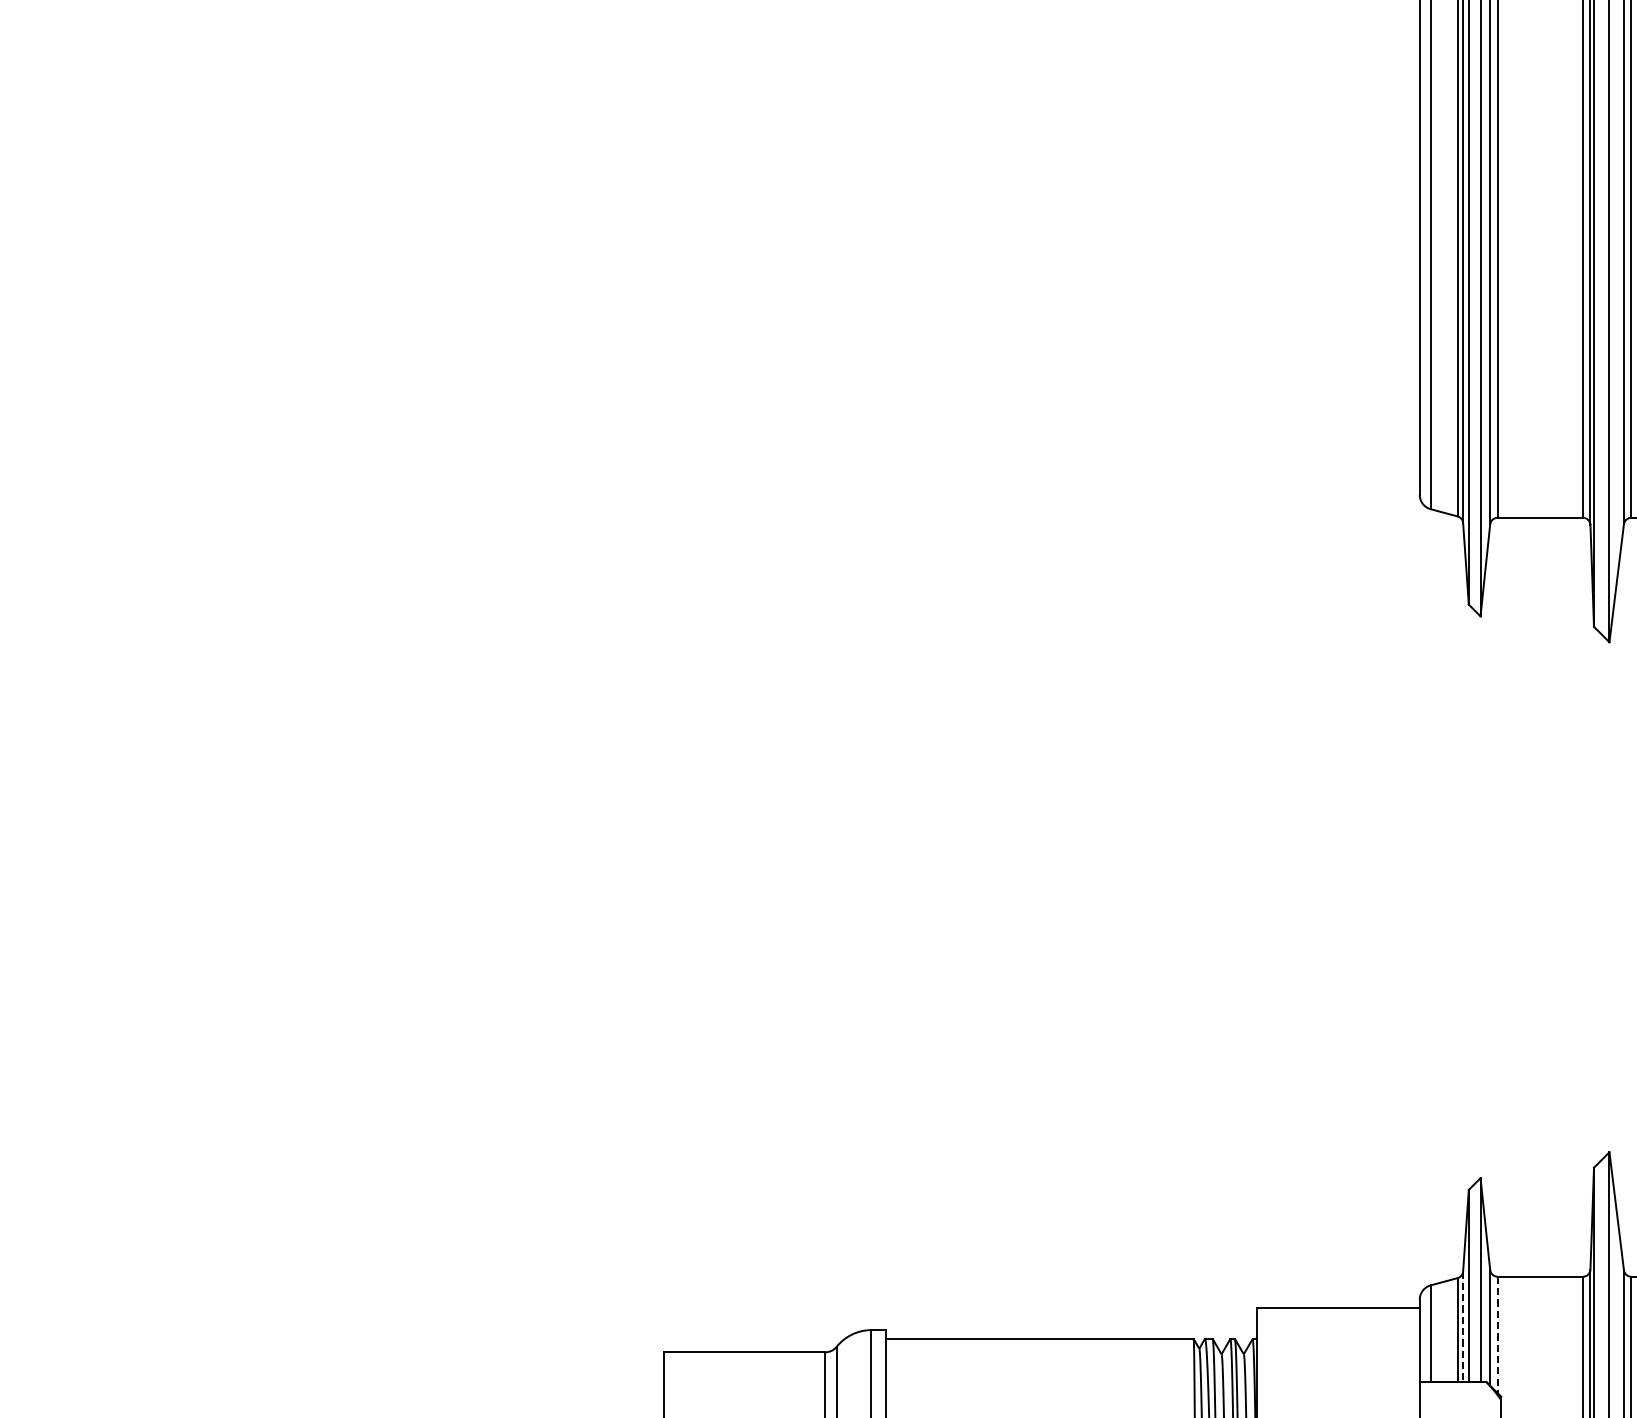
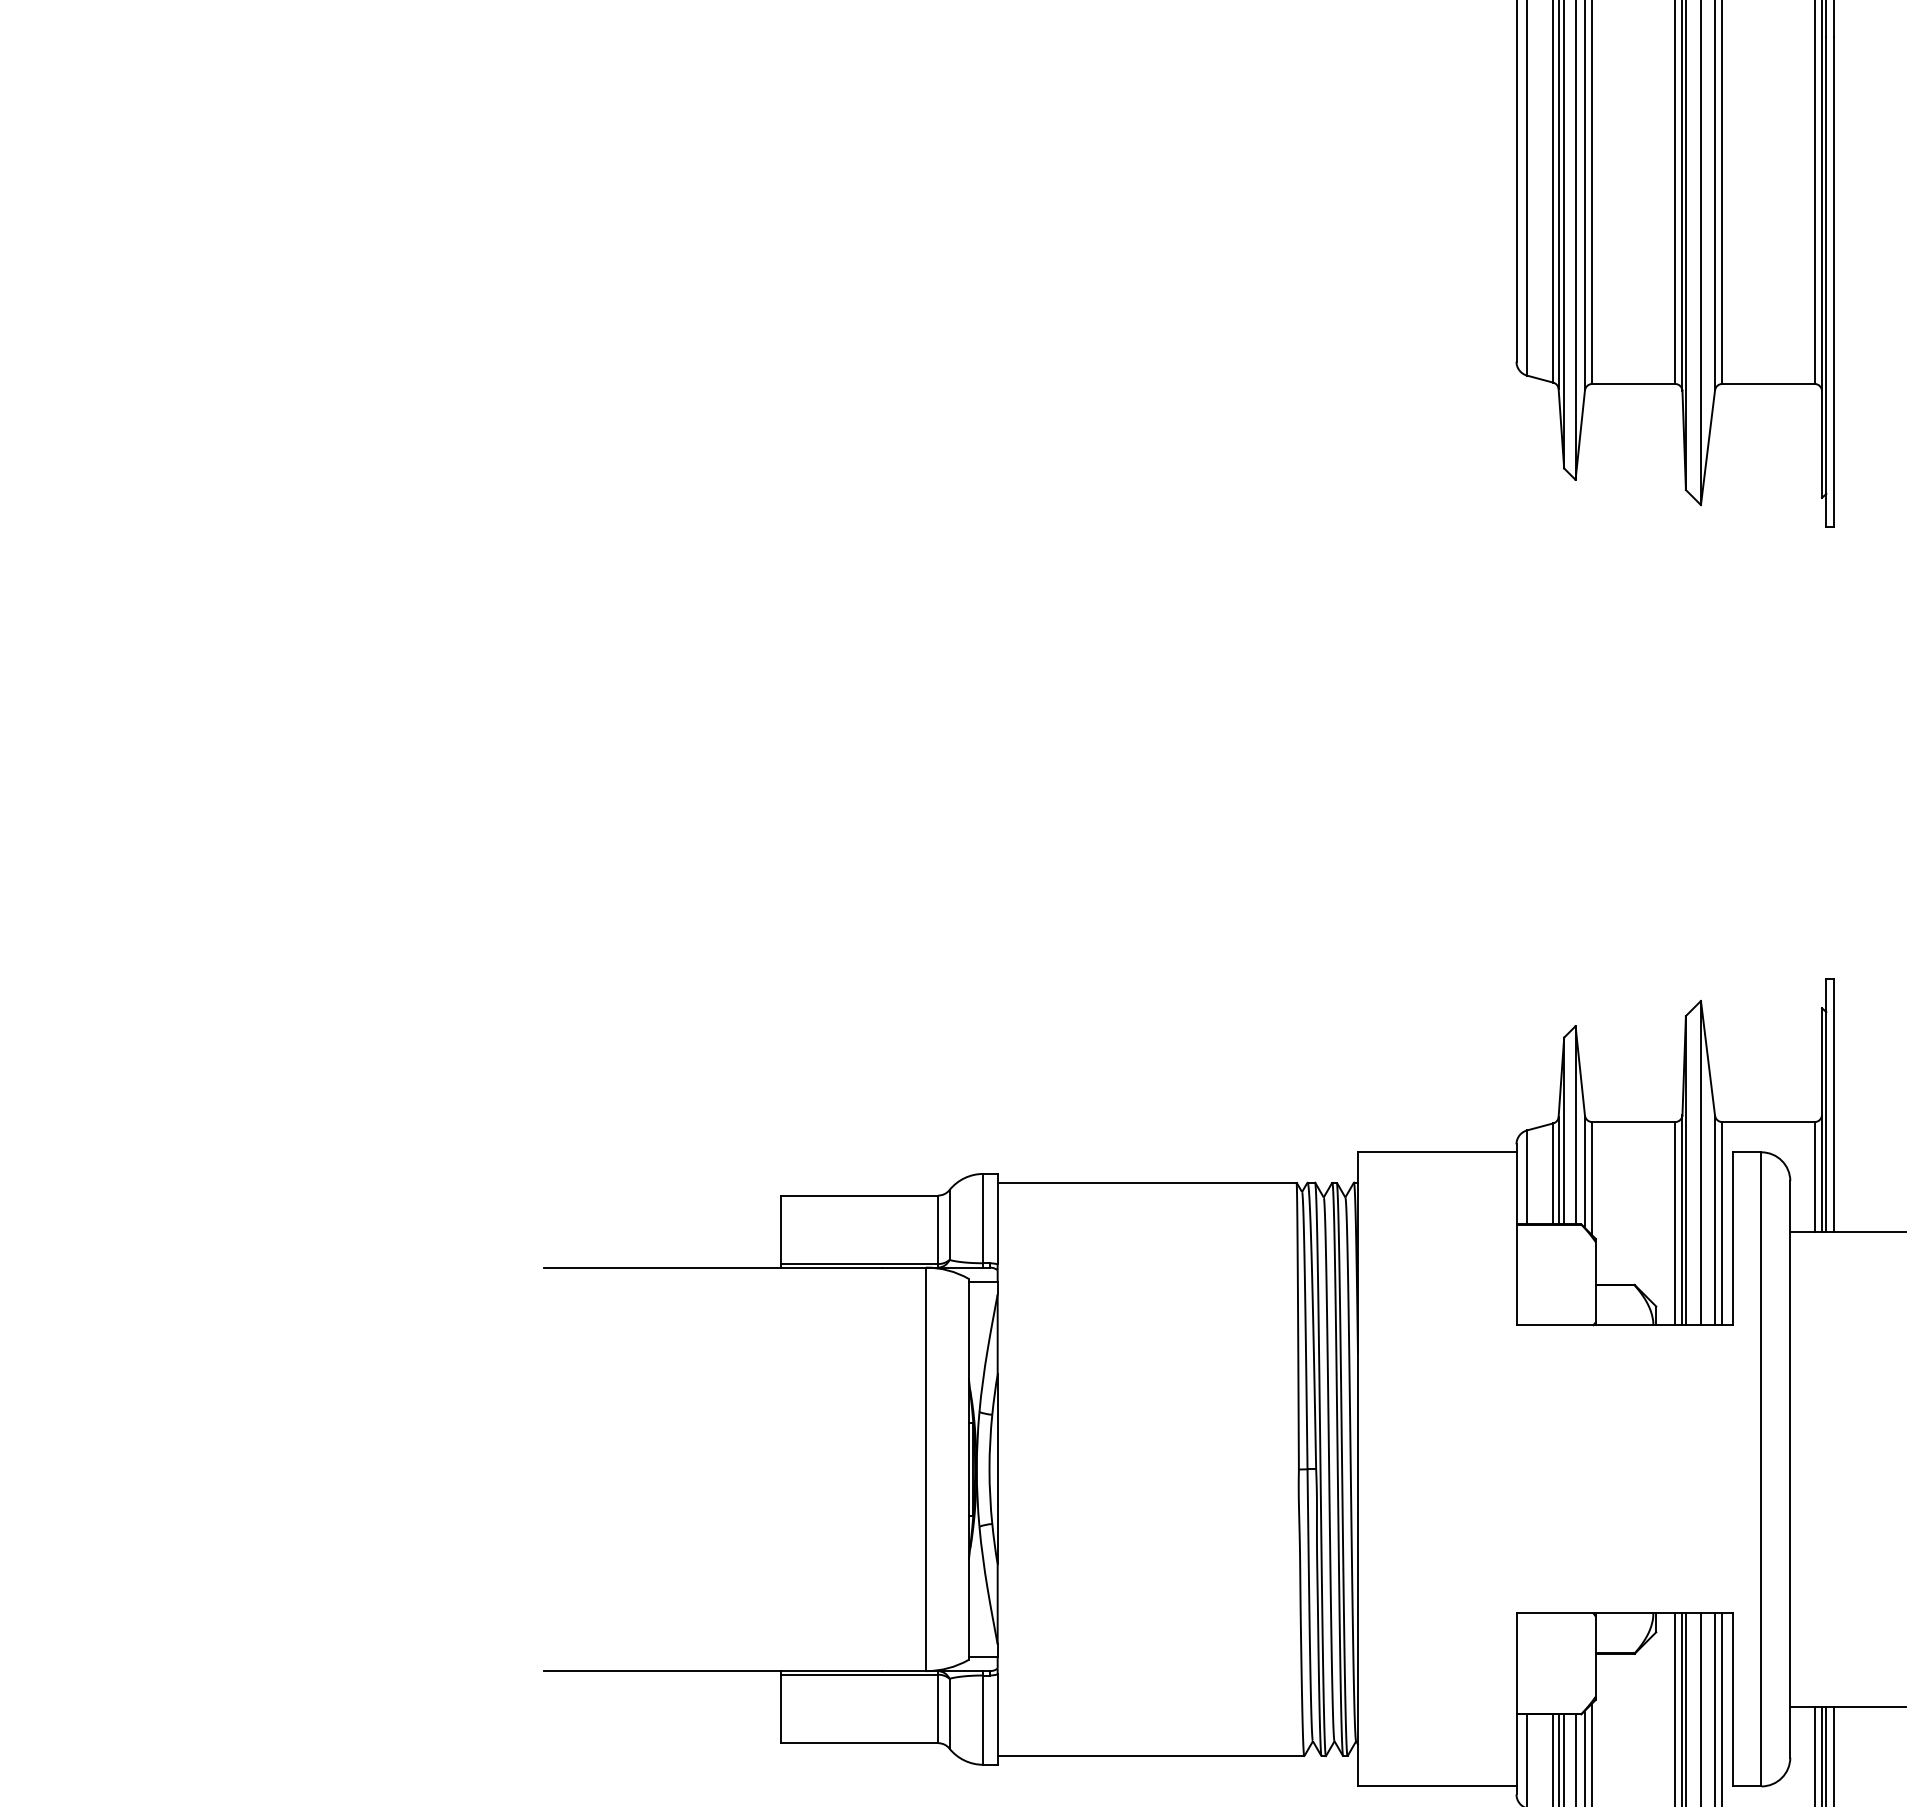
line: (1462, 1326) -> (1558, 1170), dashed -> solid
line: (1497, 1334) -> (1592, 1178), dashed -> solid

